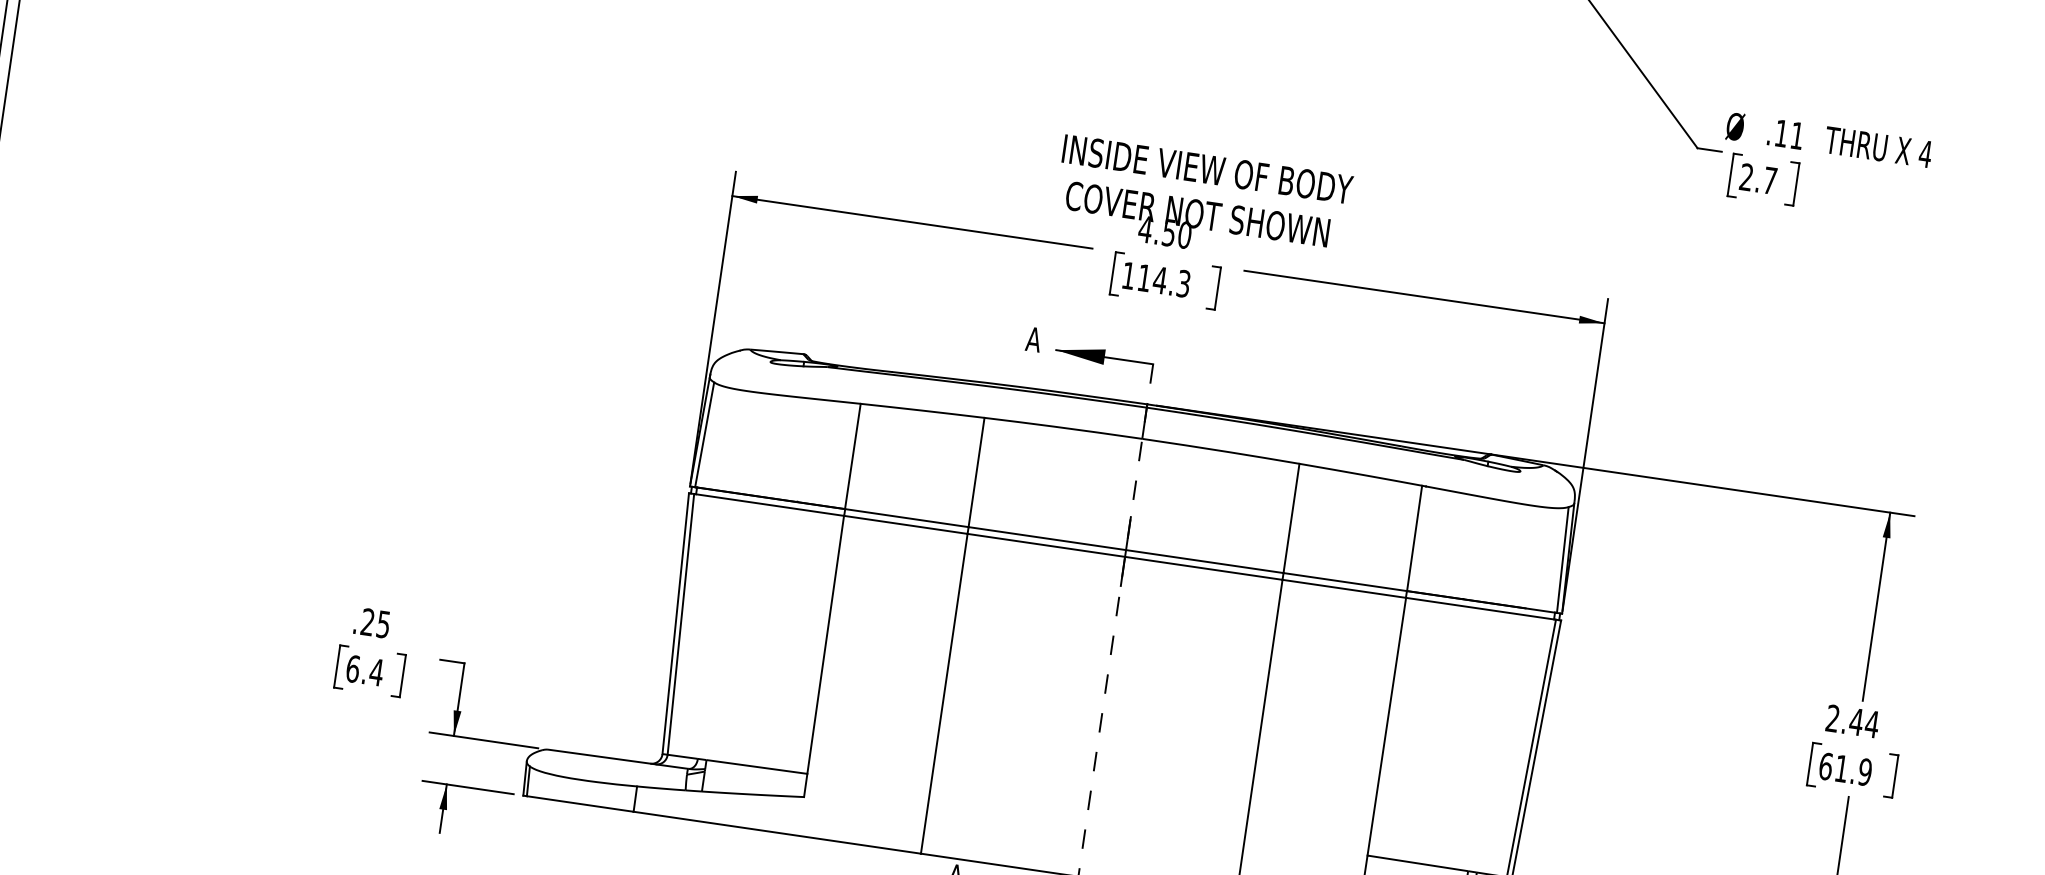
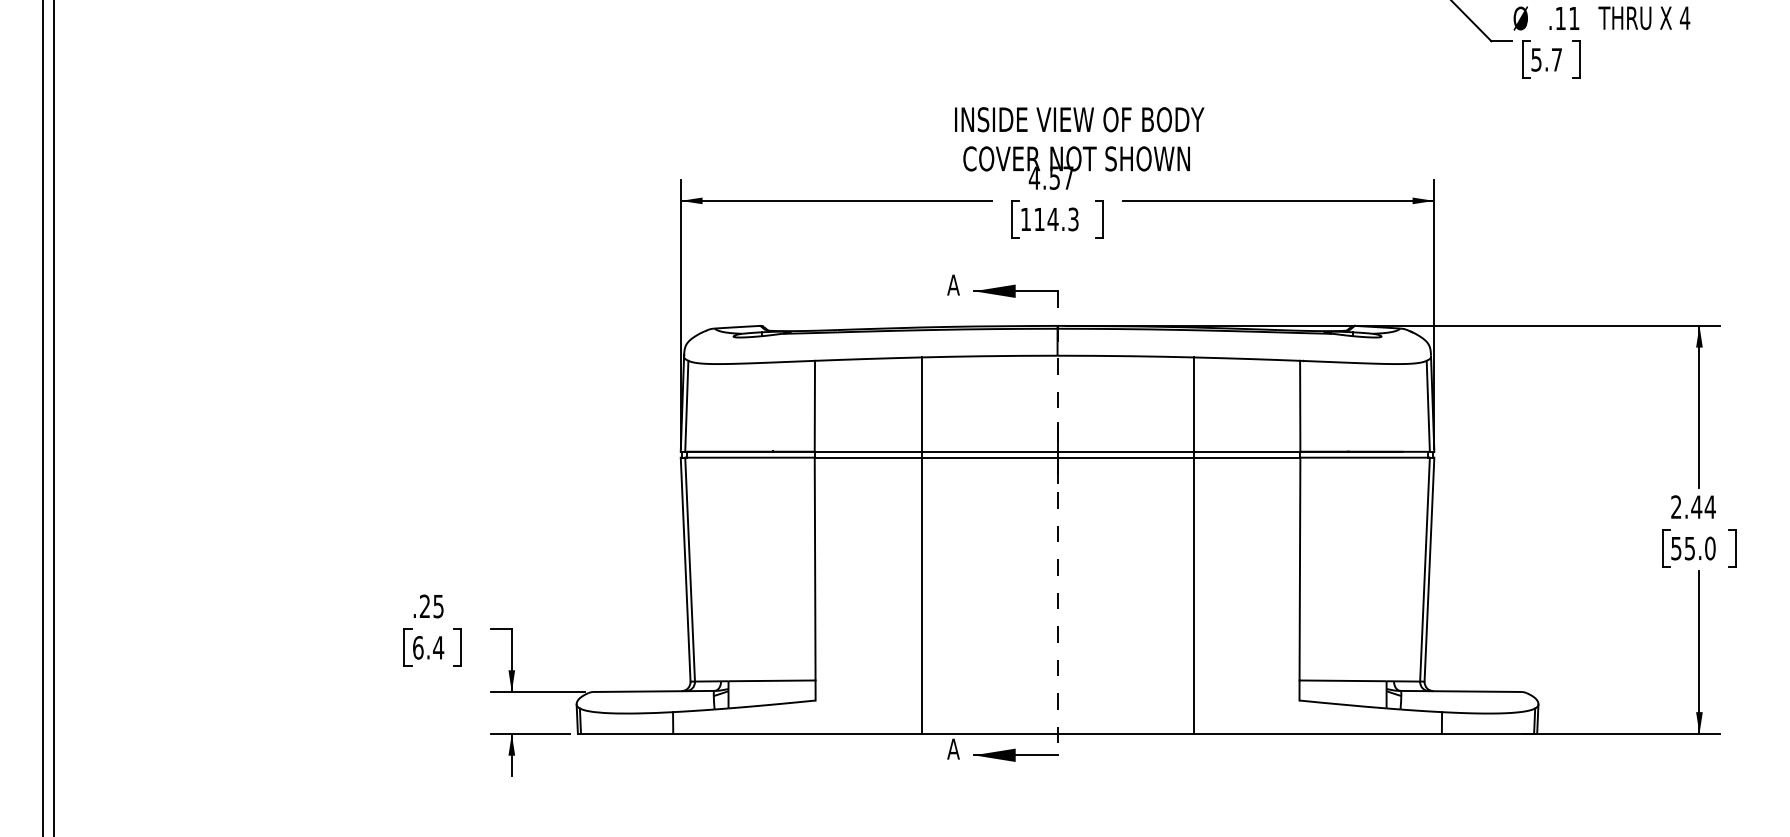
text: (1746, 176) -> (1536, 59), 2.7 -> 5.7
text: (1185, 234) -> (1068, 177), 4.50 -> 4.57
text: (1845, 769) -> (1693, 548), 61.9 -> 55.0

